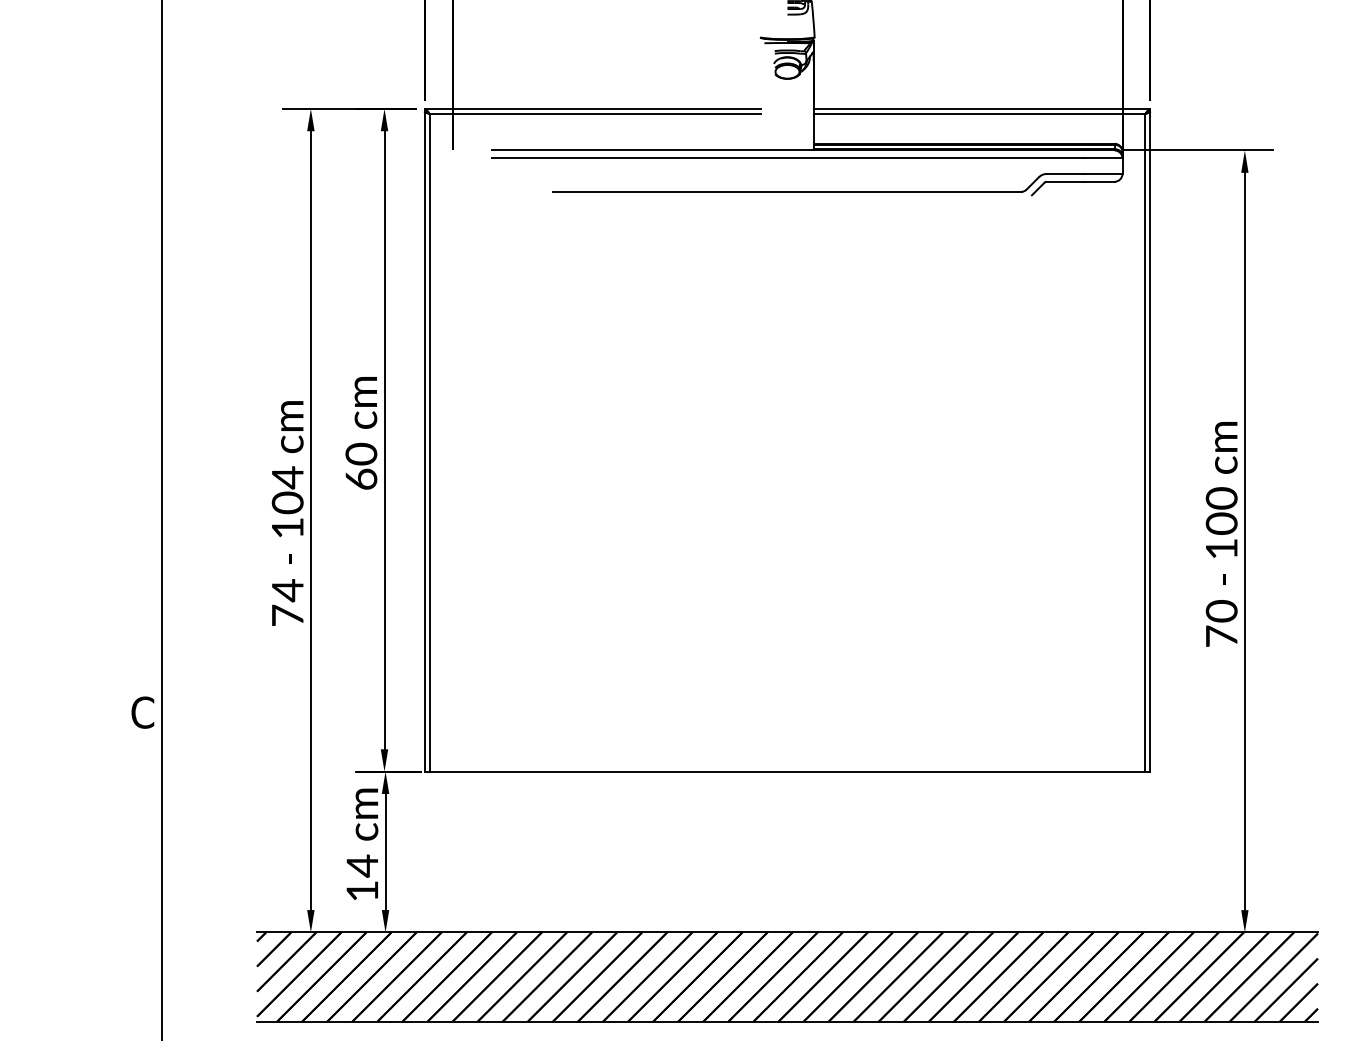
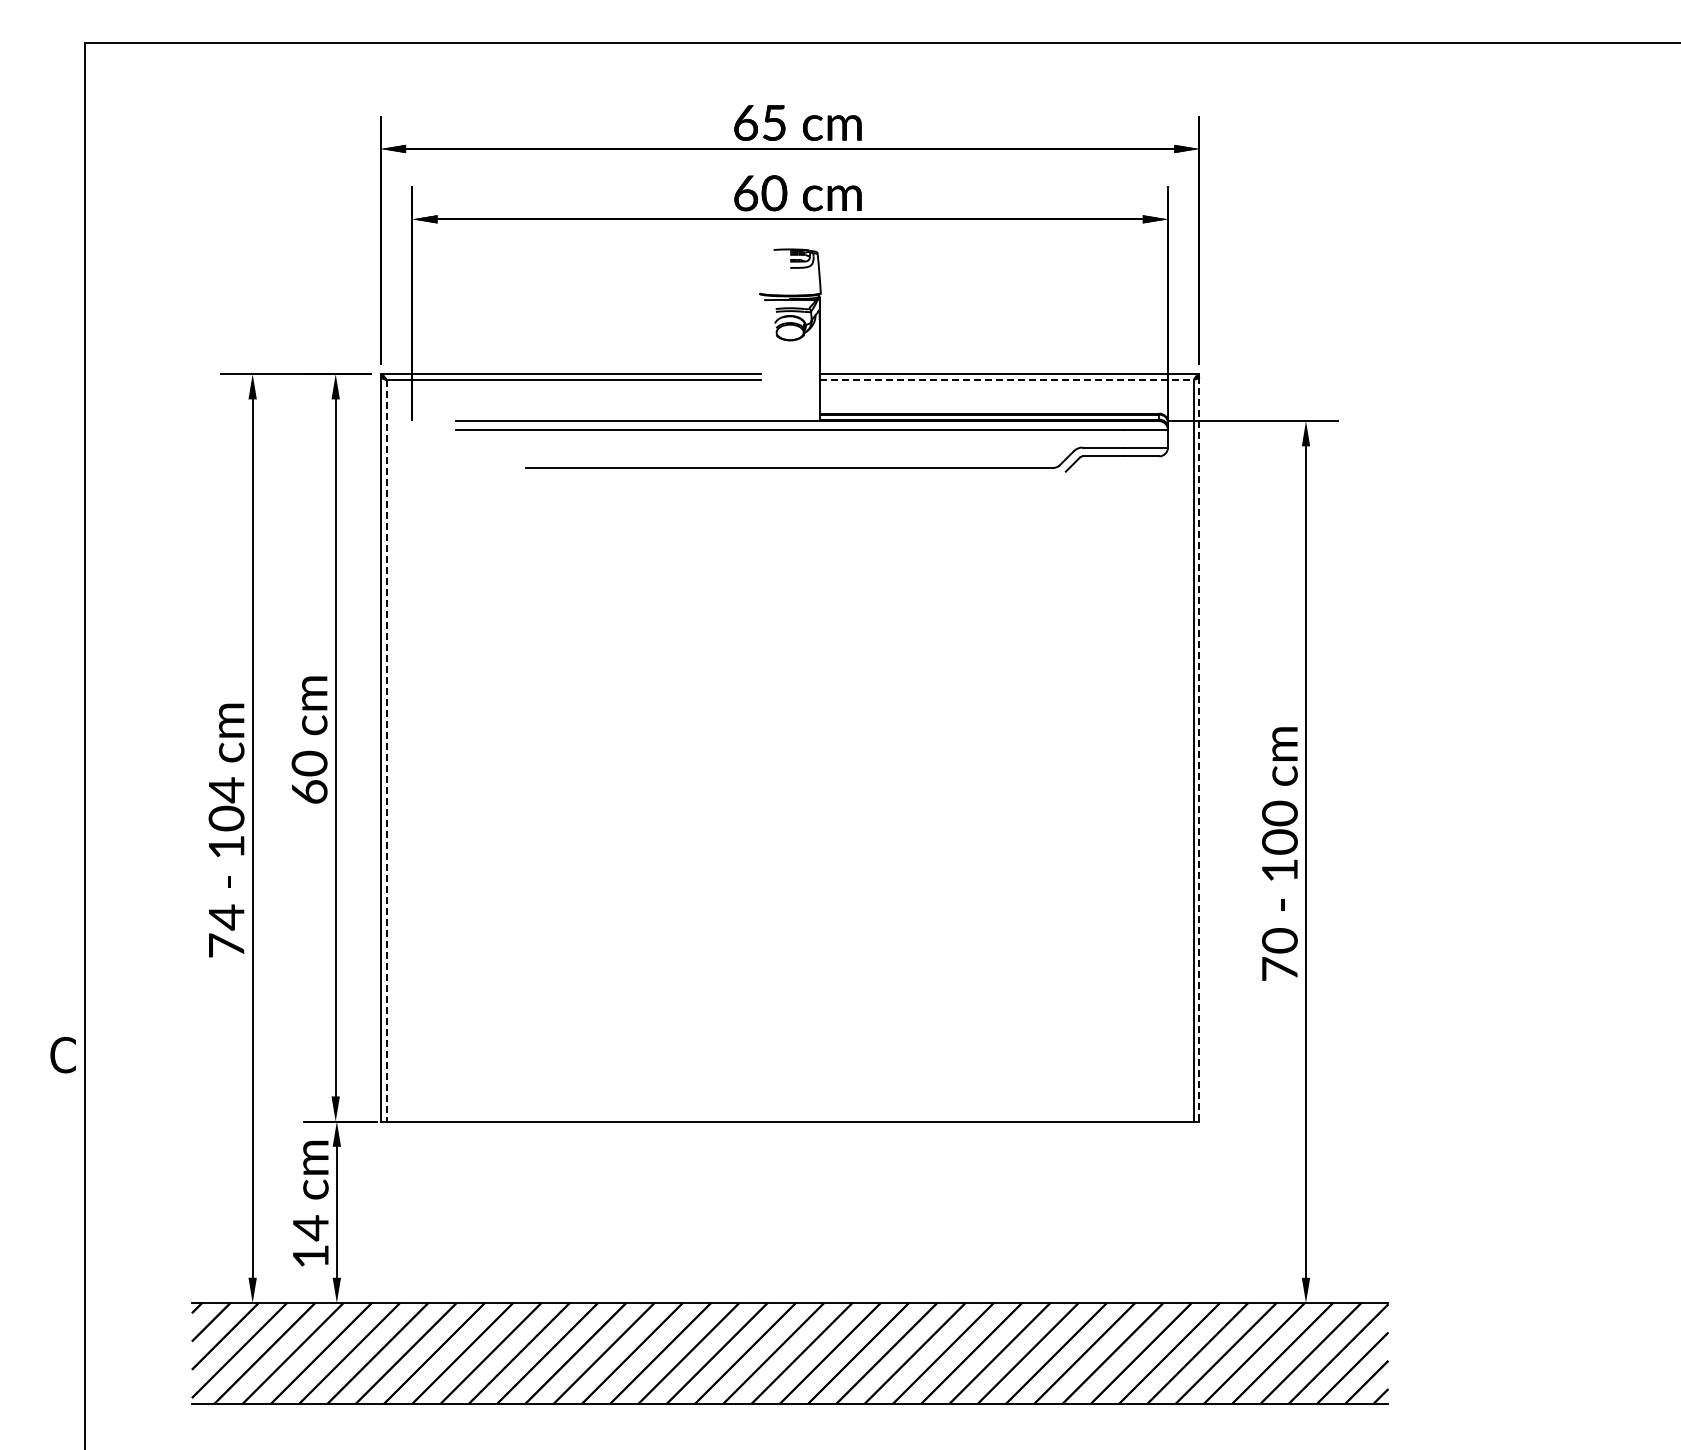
line: (980, 113) -> (1007, 379), solid -> dashed
line: (429, 442) -> (386, 750), solid -> dashed
line: (1150, 442) -> (1199, 750), solid -> dashed

